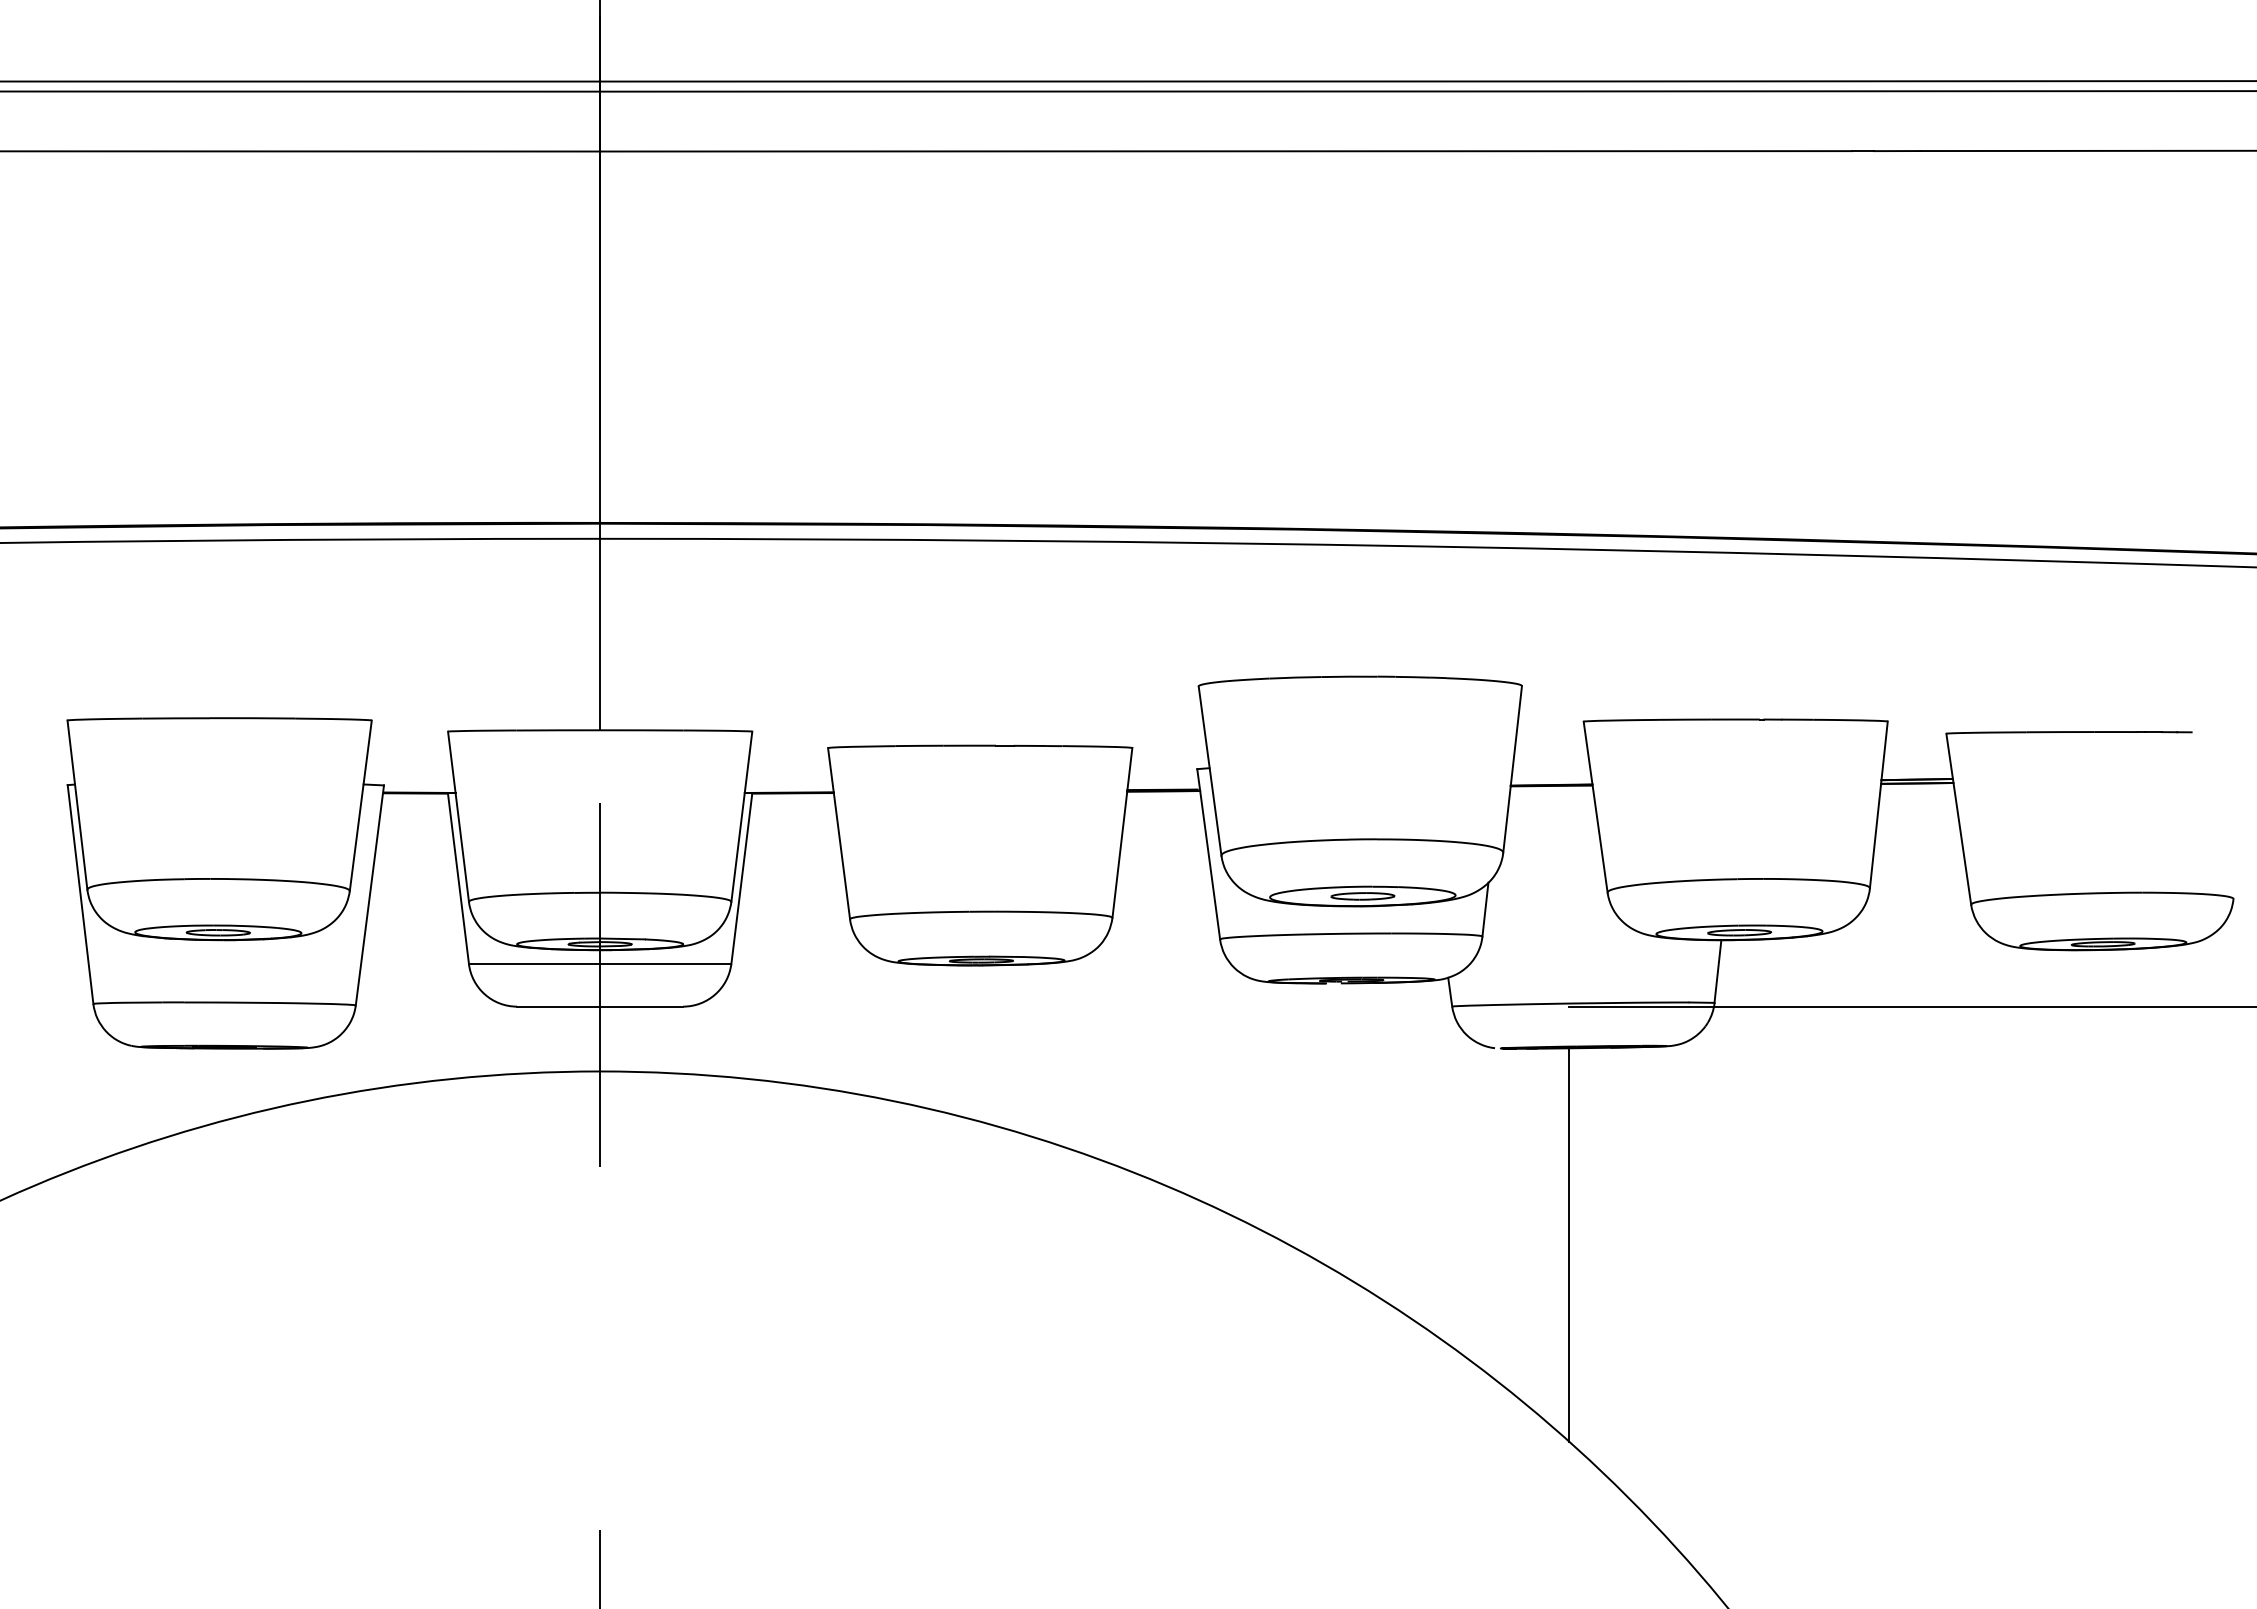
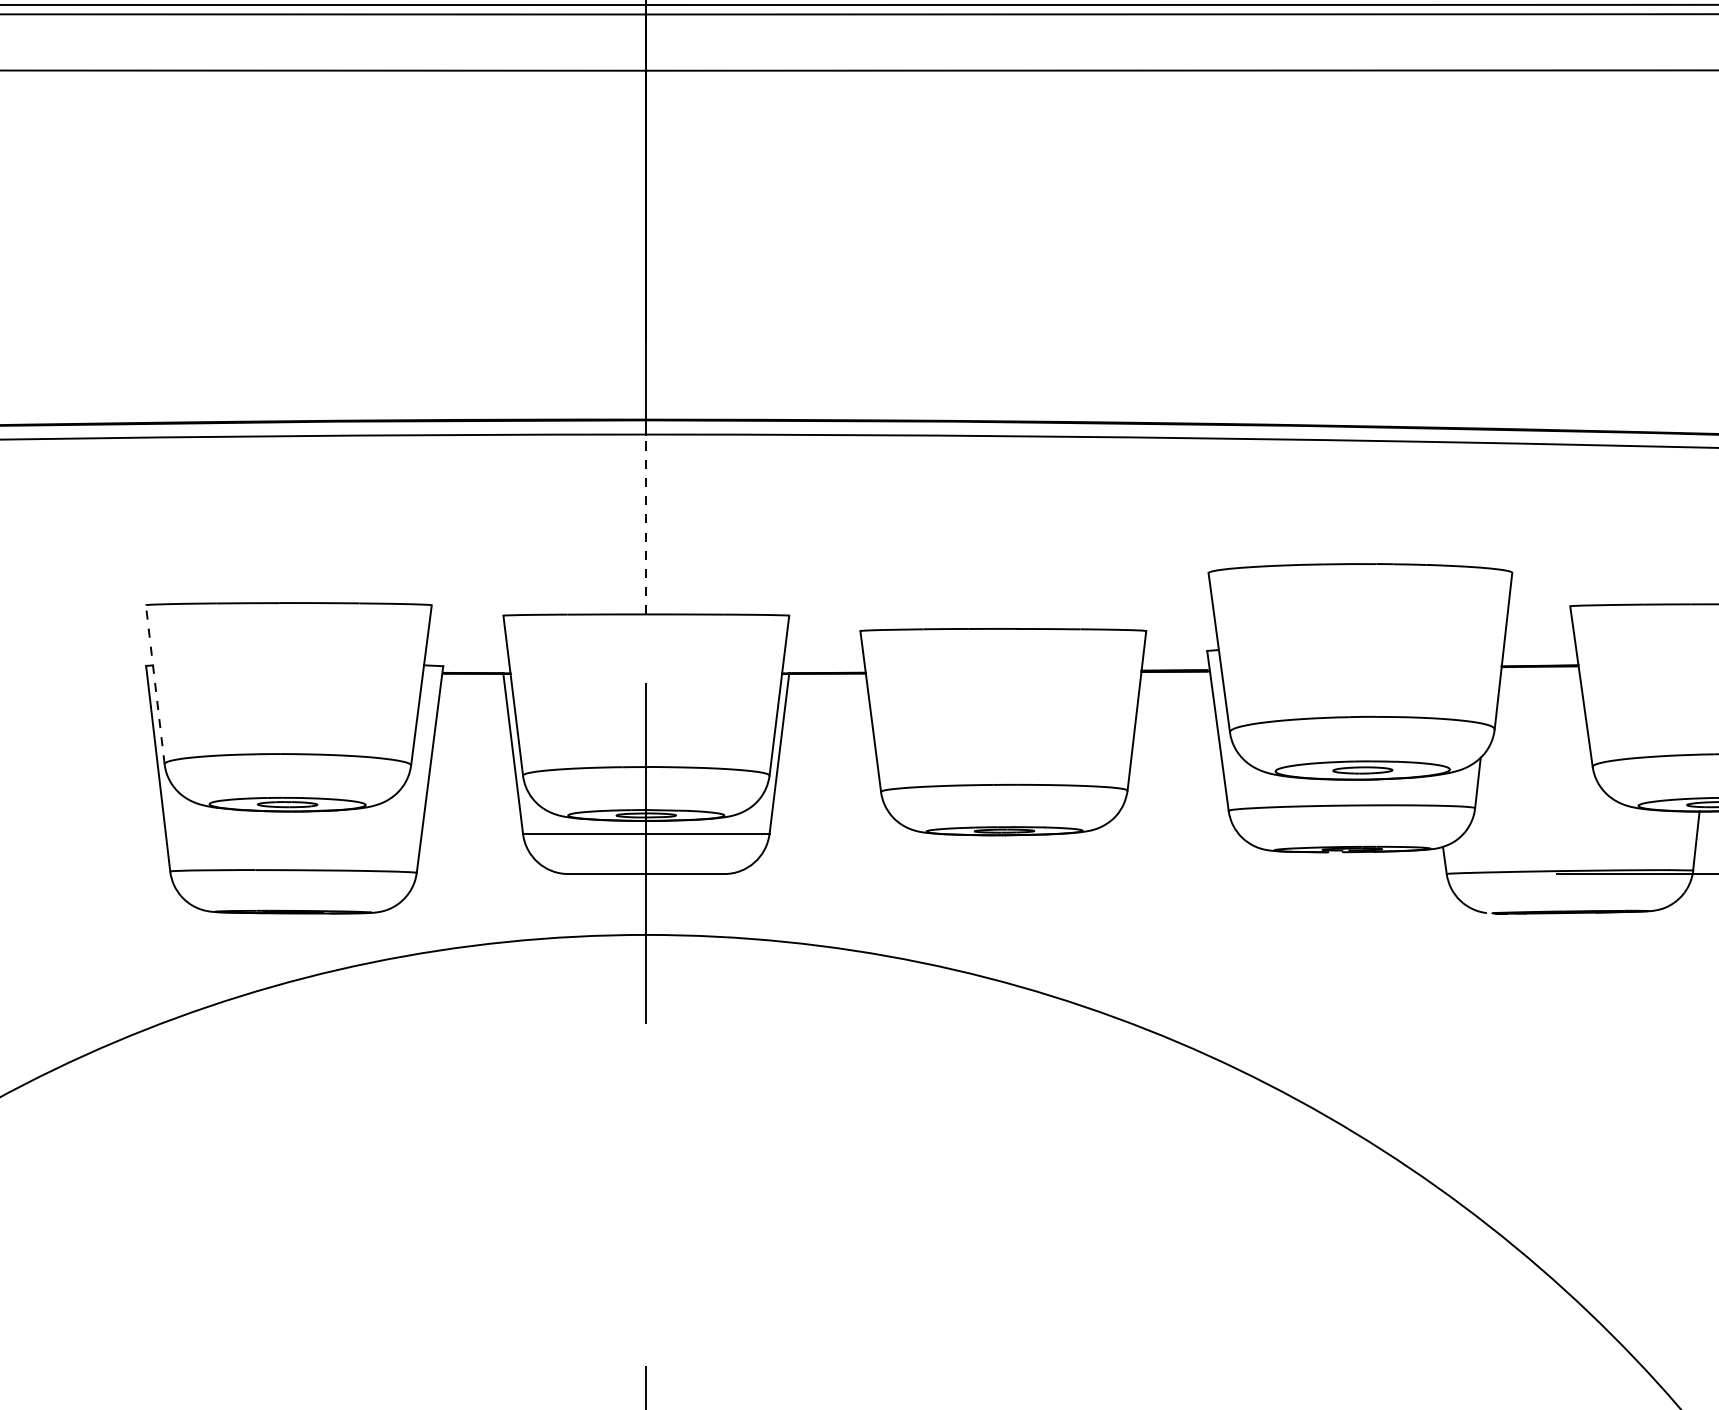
line: (600, 634) -> (646, 524), solid -> dashed
line: (77, 804) -> (155, 684), solid -> dashed
line: (1569, 1244) -> (1556, 1097), removed

